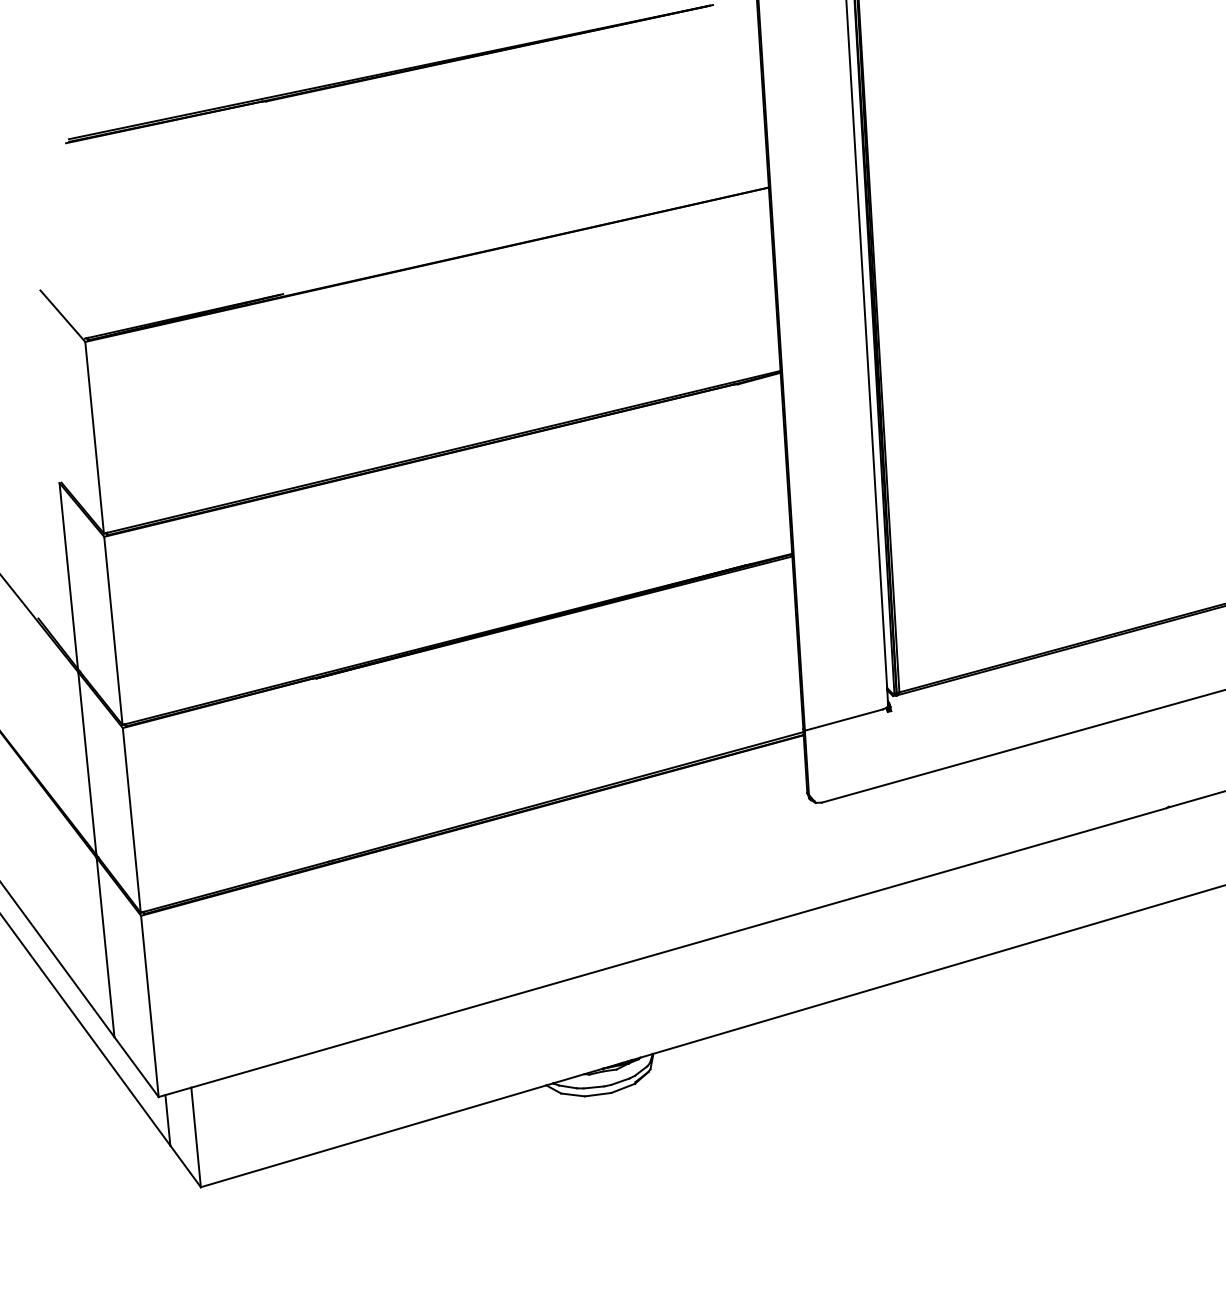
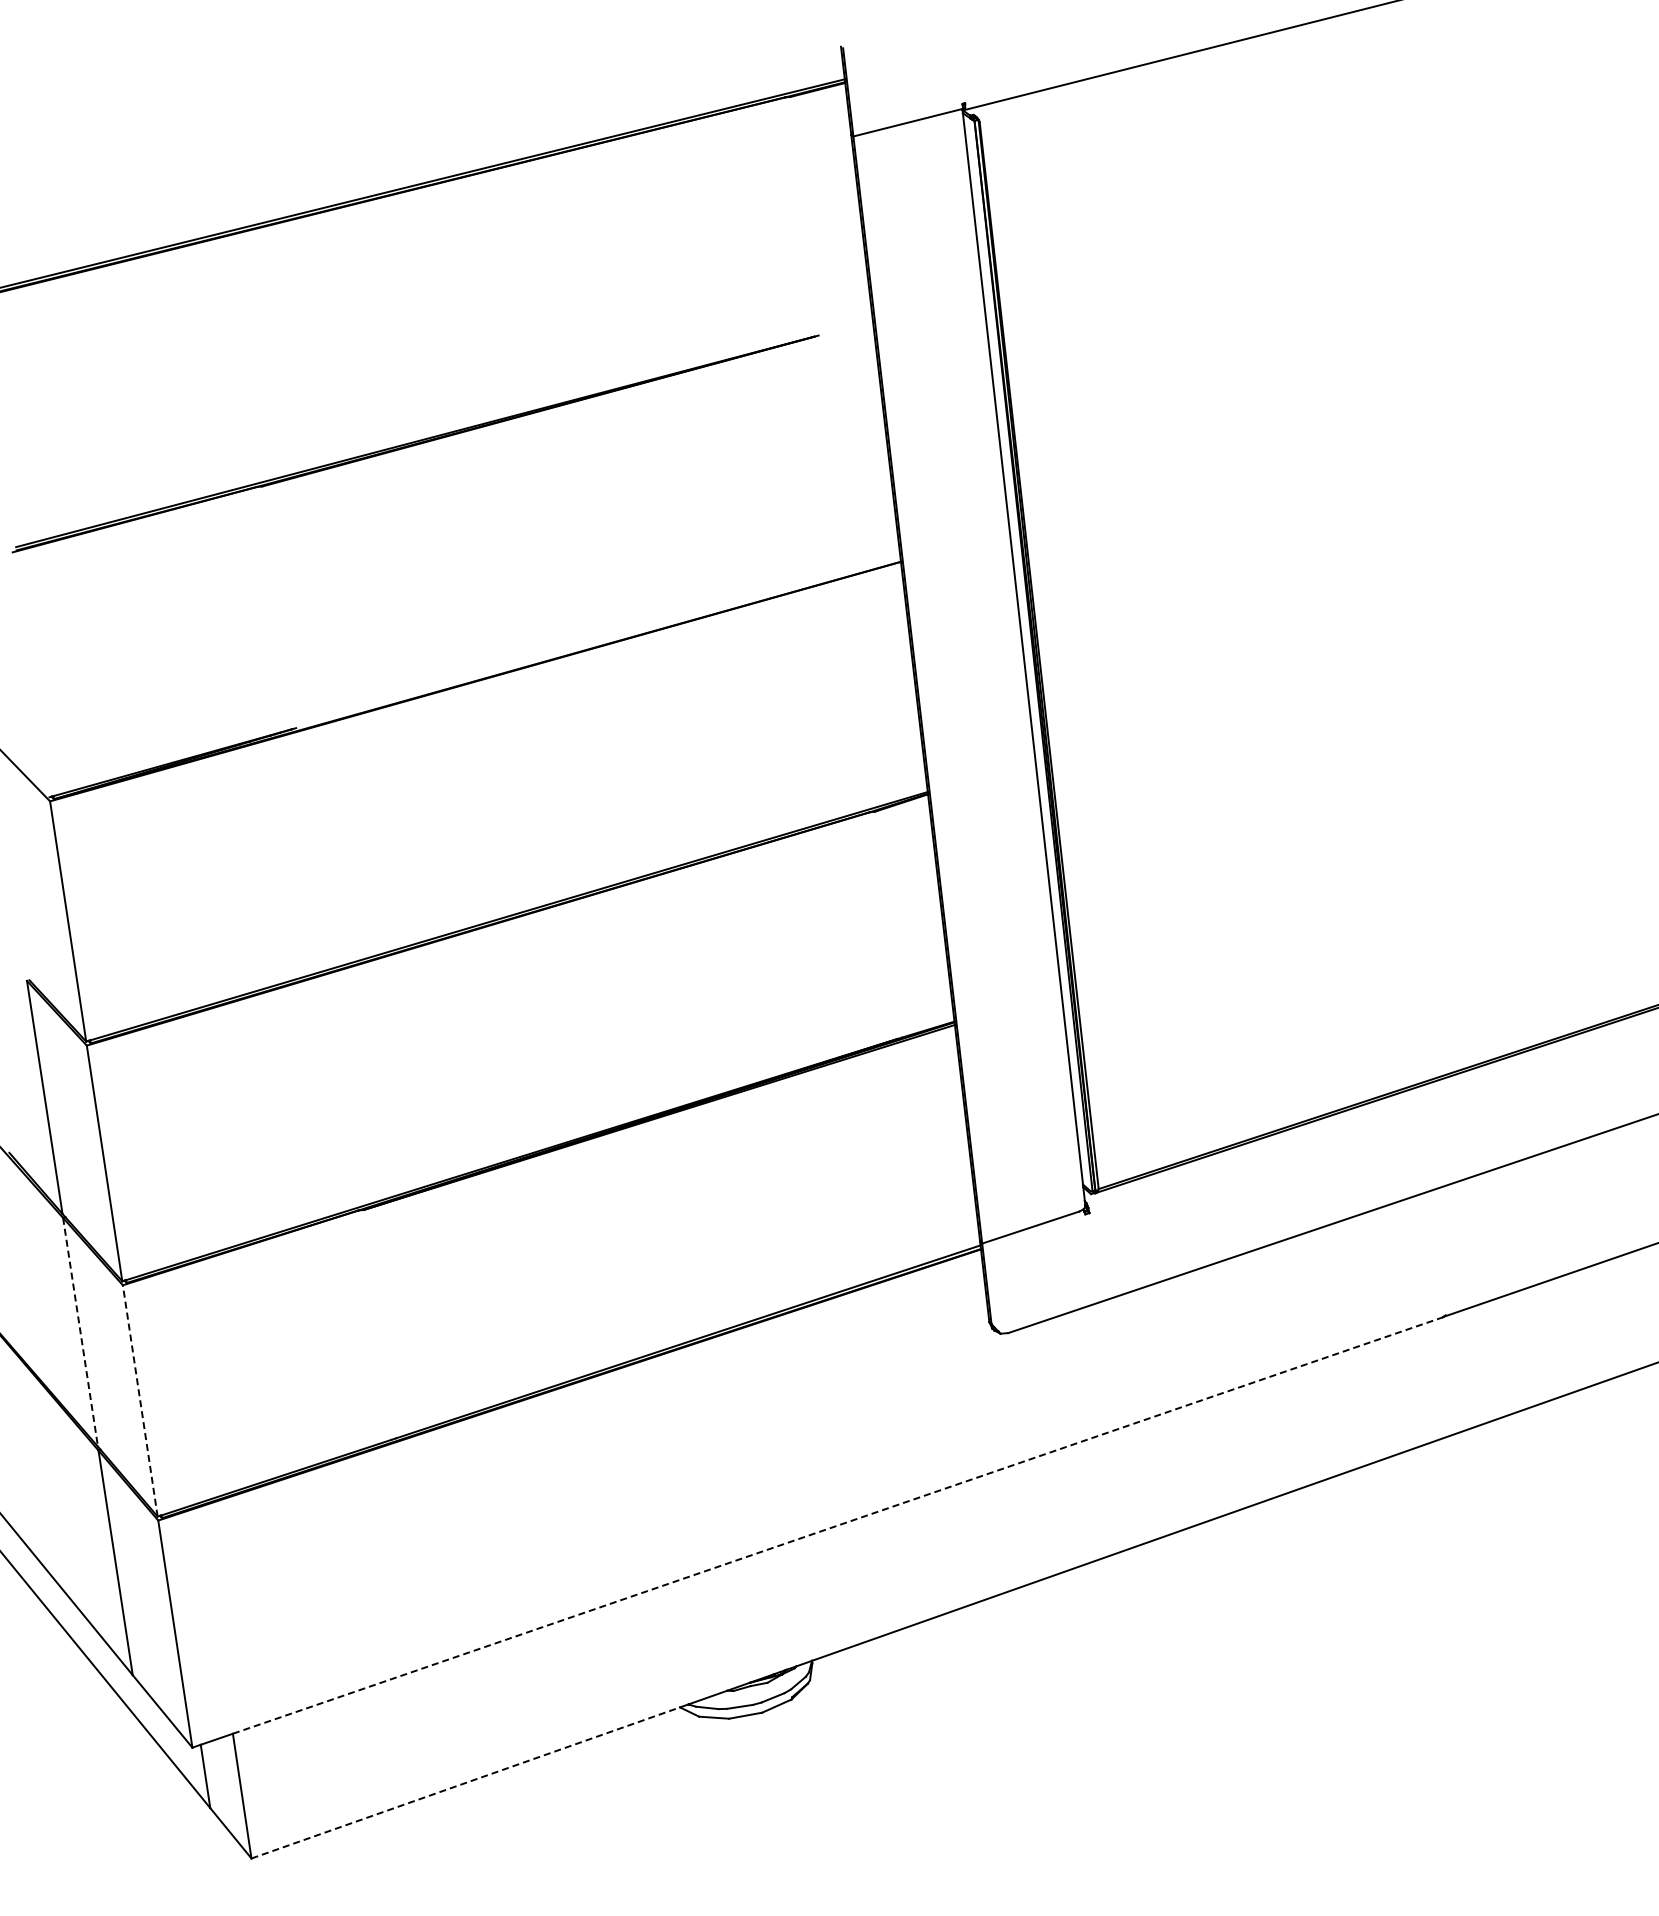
line: (87, 763) -> (80, 1332), solid -> dashed
line: (132, 820) -> (140, 1400), solid -> dashed
line: (678, 947) -> (837, 1525), solid -> dashed
line: (374, 1135) -> (466, 1782), solid -> dashed

